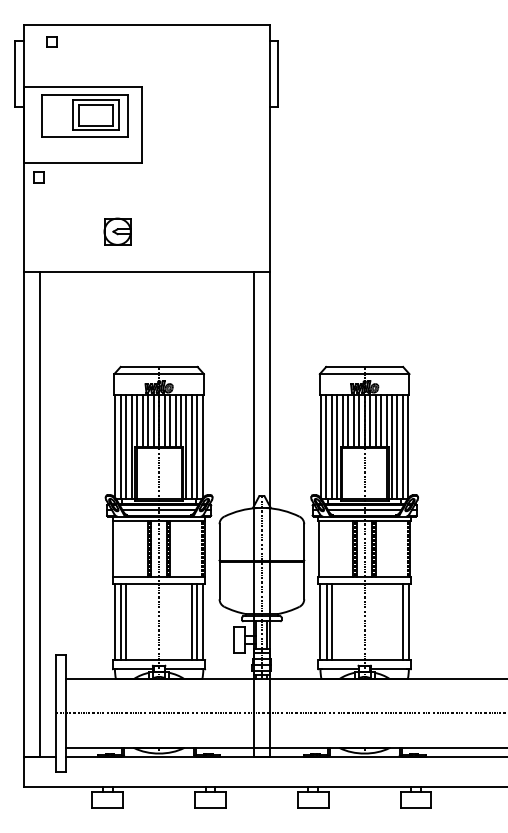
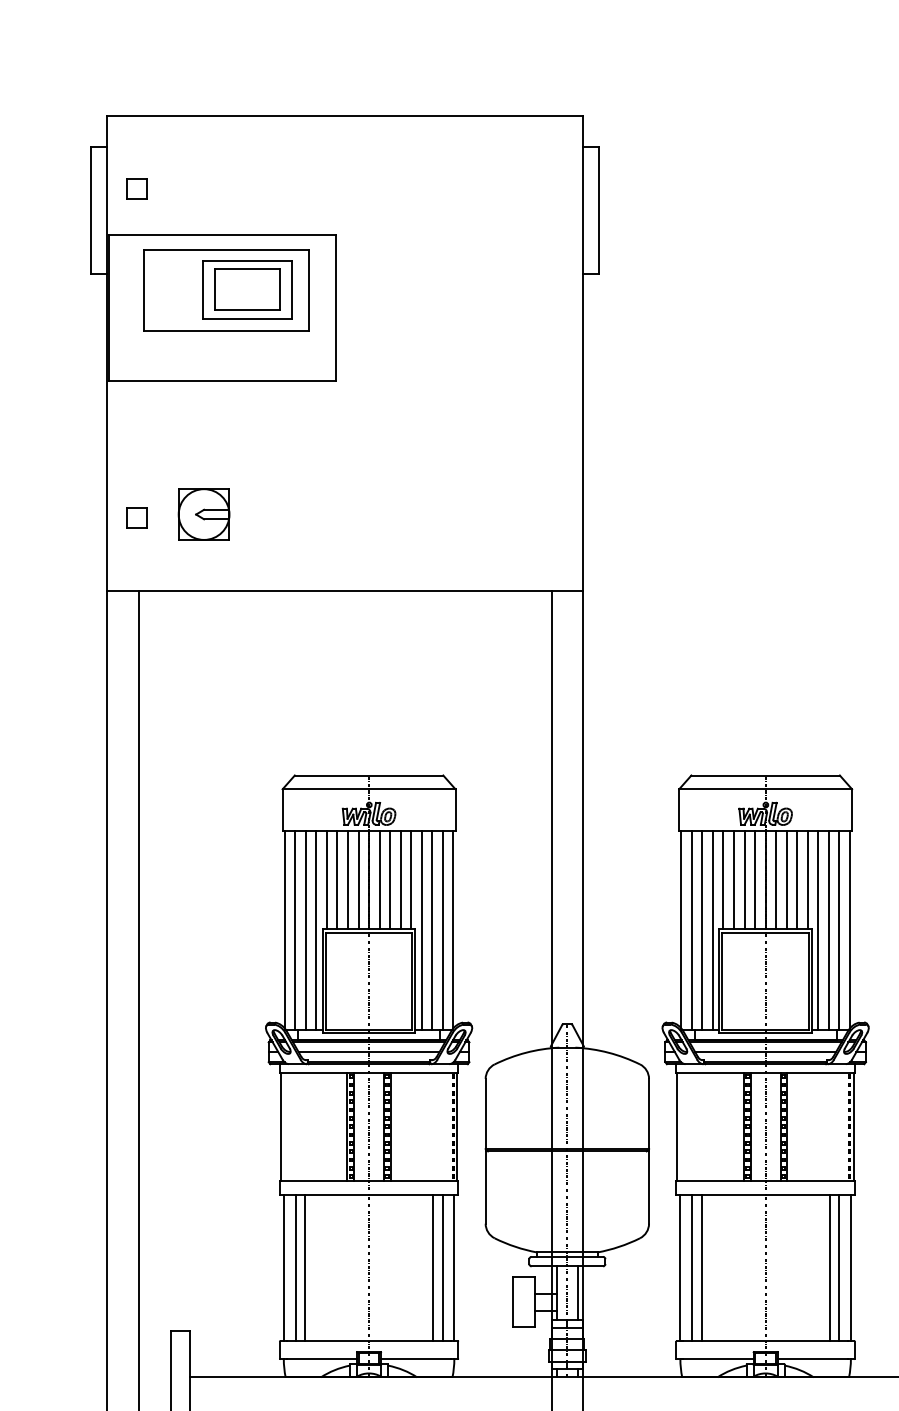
part: (51, 41) -> (136, 188), moved
part: (38, 177) -> (136, 517), moved
part: (117, 231) -> (203, 514), moved
line: (397, 622) -> (828, 1268), added

